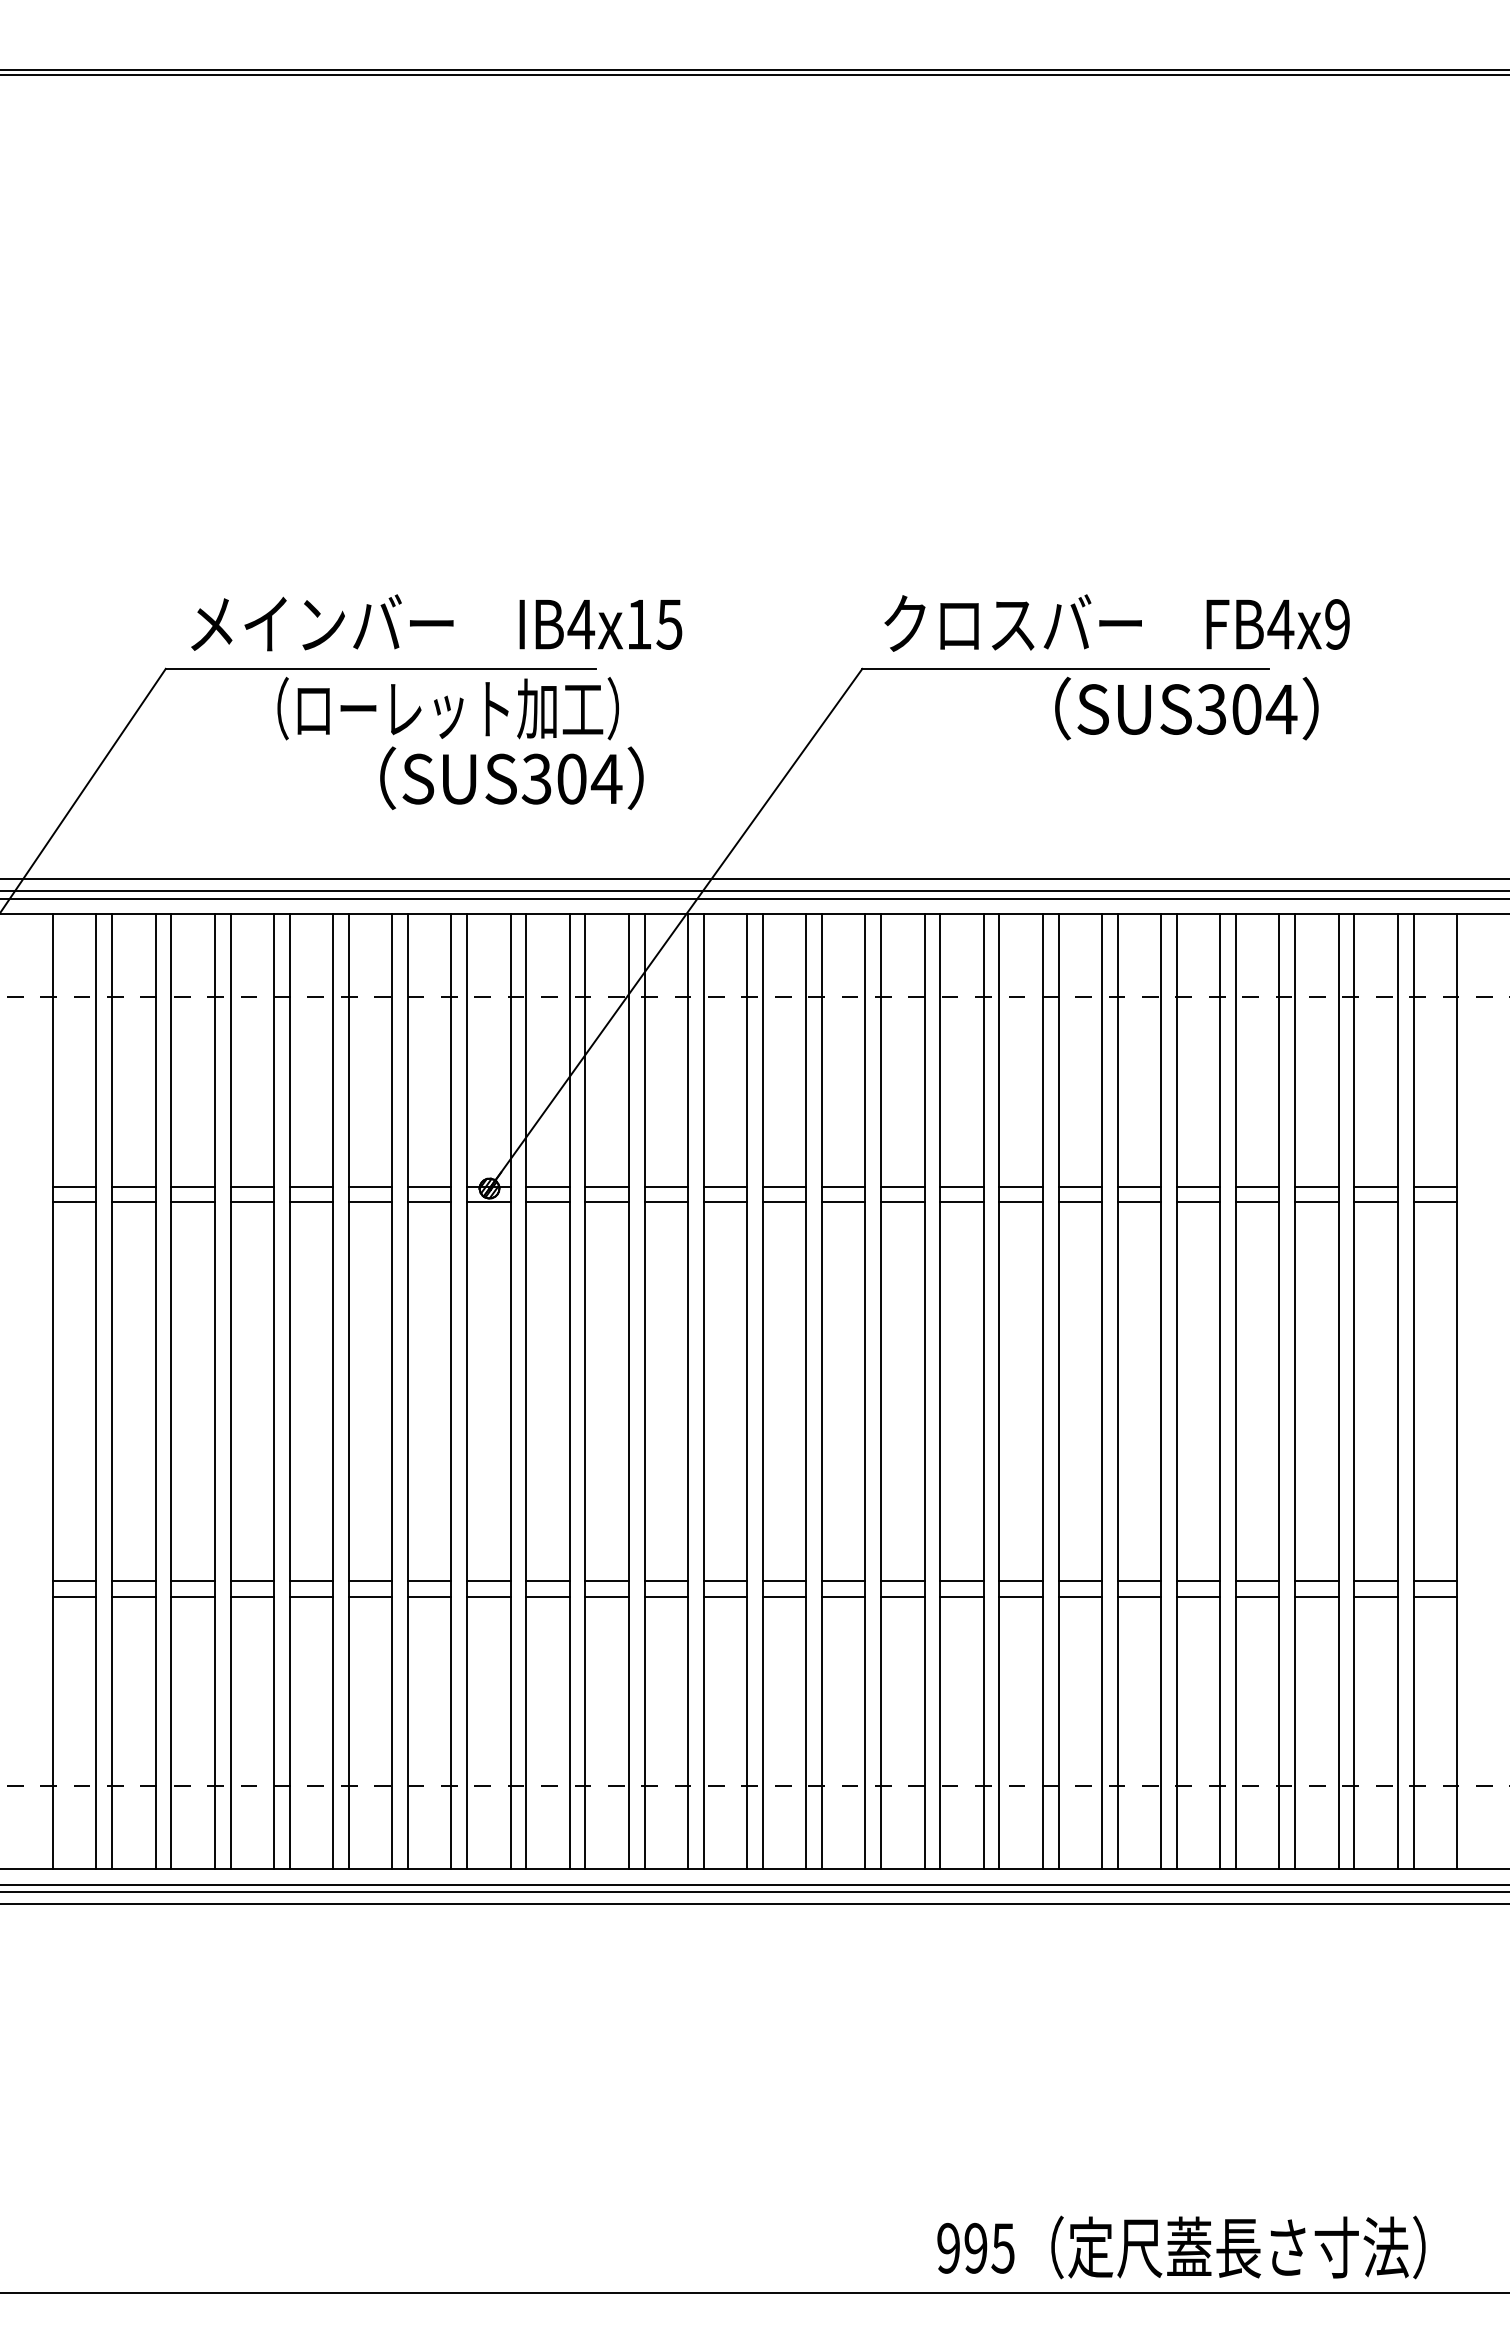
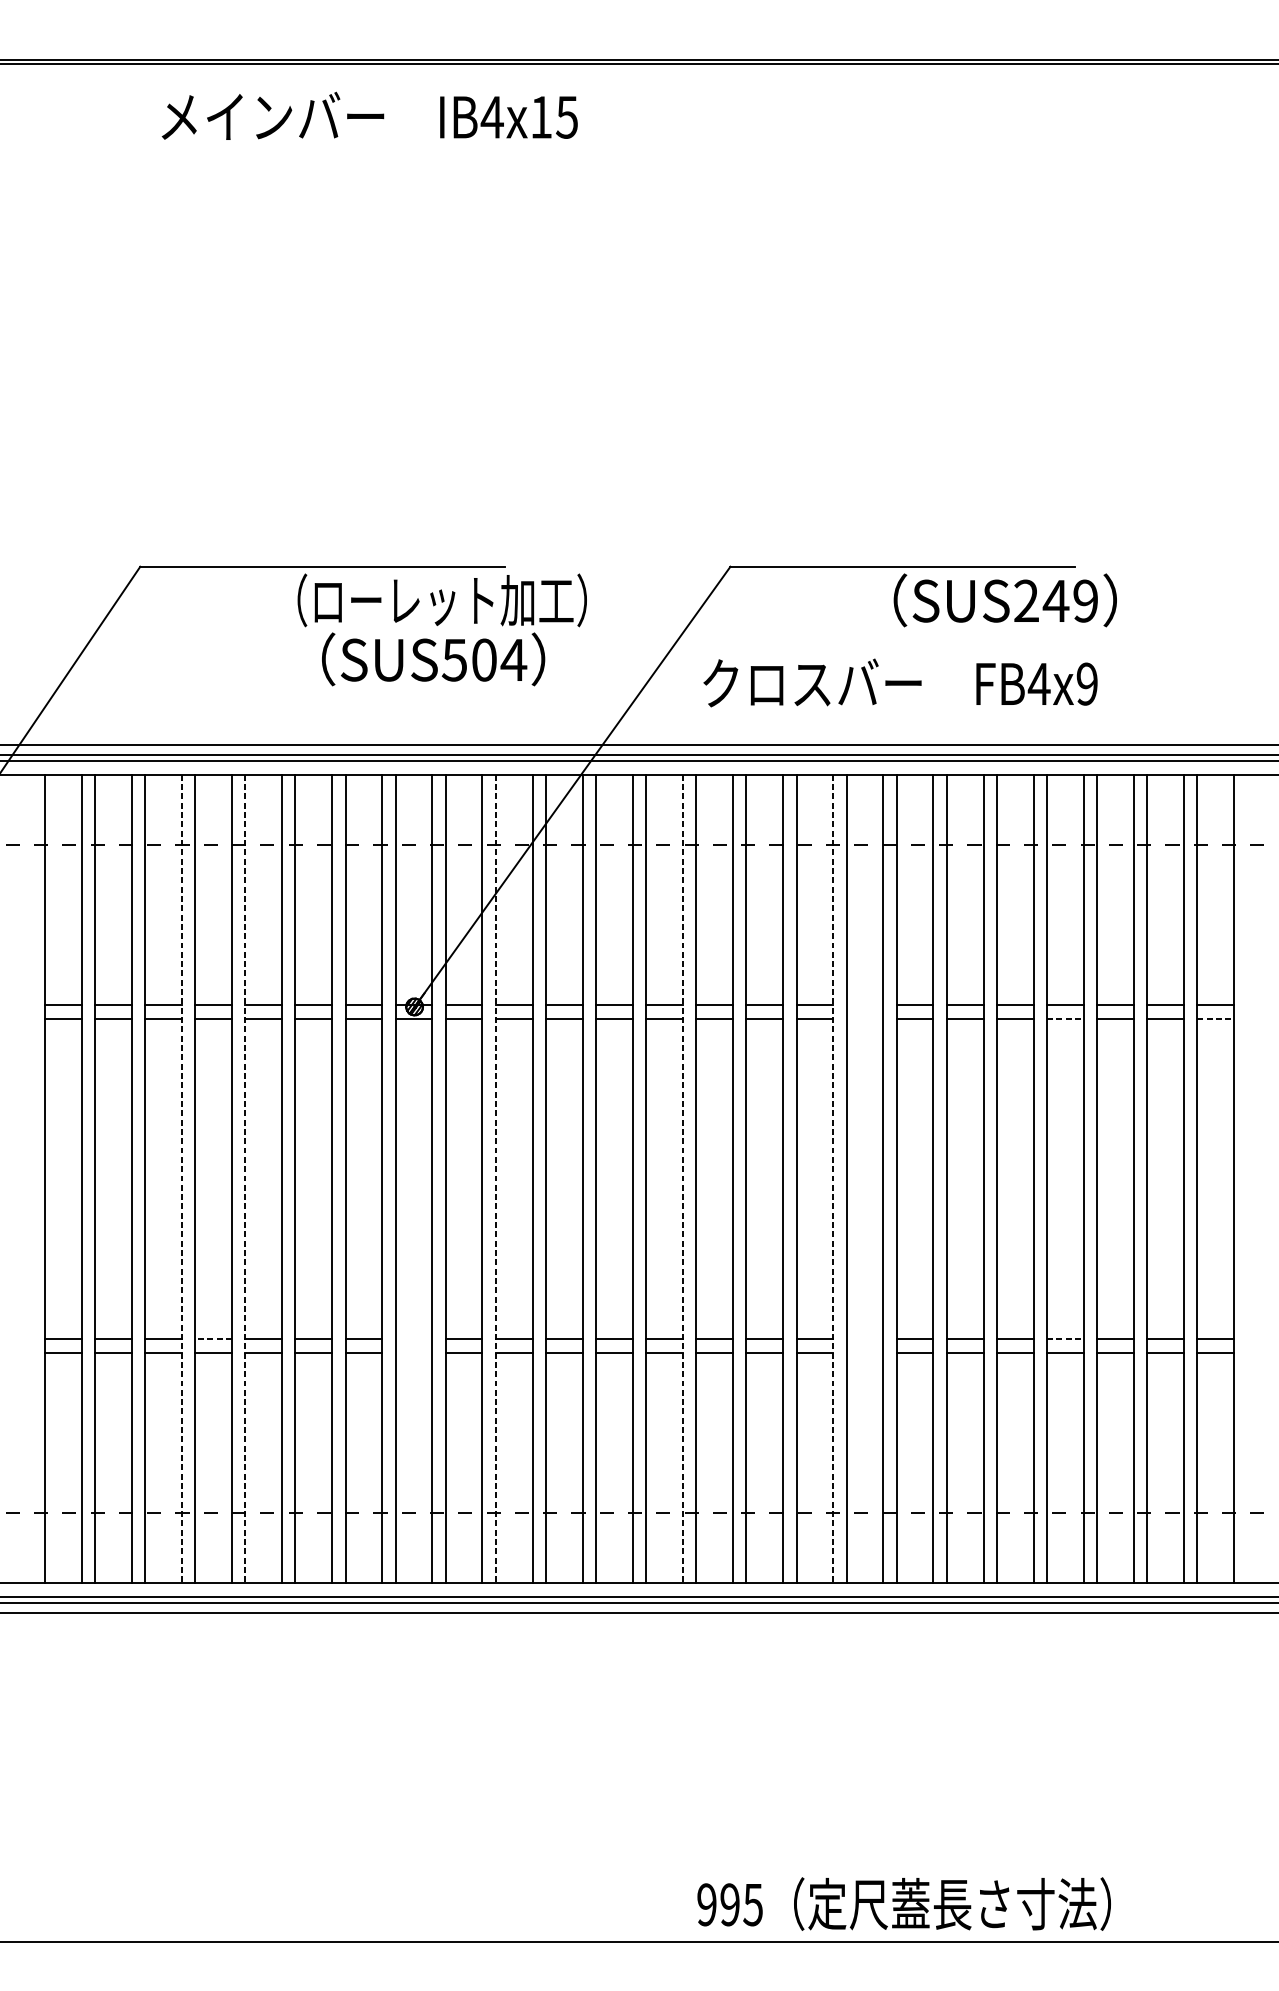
text: (436, 622) -> (369, 115), moved
text: (1116, 622) -> (900, 682), moved
text: (447, 708) -> (441, 600), moved
text: (1246, 709) -> (1055, 601), SUS304 -> SUS249
text: (536, 778) -> (454, 659), SUS304 -> SUS504
line: (1020, 1186) -> (864, 1005), removed
line: (1020, 1202) -> (864, 1018), removed
line: (1257, 1202) -> (1065, 1018), solid -> dashed
line: (1435, 1202) -> (1216, 1018), solid -> dashed
line: (214, 1392) -> (181, 1179), solid -> dashed
line: (289, 1392) -> (245, 1179), solid -> dashed
line: (585, 1392) -> (495, 1179), solid -> dashed
line: (806, 1392) -> (683, 1179), solid -> dashed
line: (983, 1392) -> (833, 1179), solid -> dashed
line: (252, 1580) -> (213, 1339), solid -> dashed
line: (488, 1580) -> (413, 1339), removed
line: (1020, 1580) -> (864, 1339), removed
line: (1257, 1580) -> (1065, 1339), solid -> dashed
line: (488, 1596) -> (413, 1352), removed
line: (1020, 1596) -> (864, 1352), removed
text: (1181, 2247) -> (904, 1904), moved

